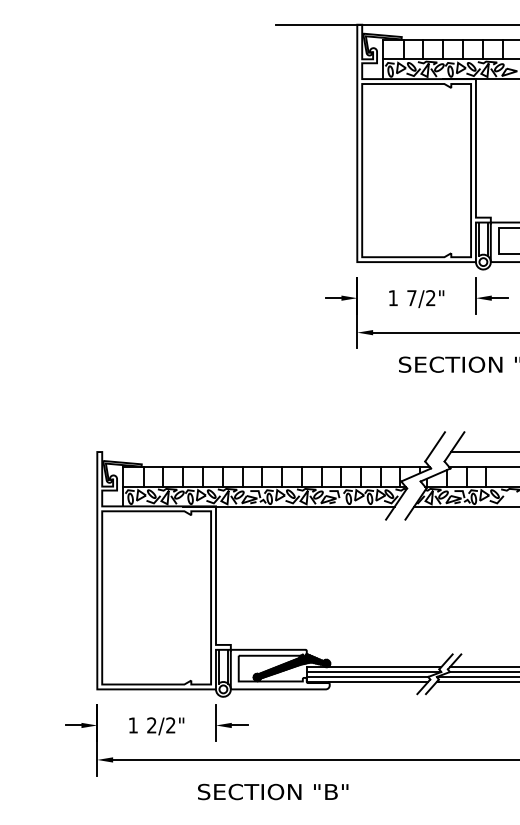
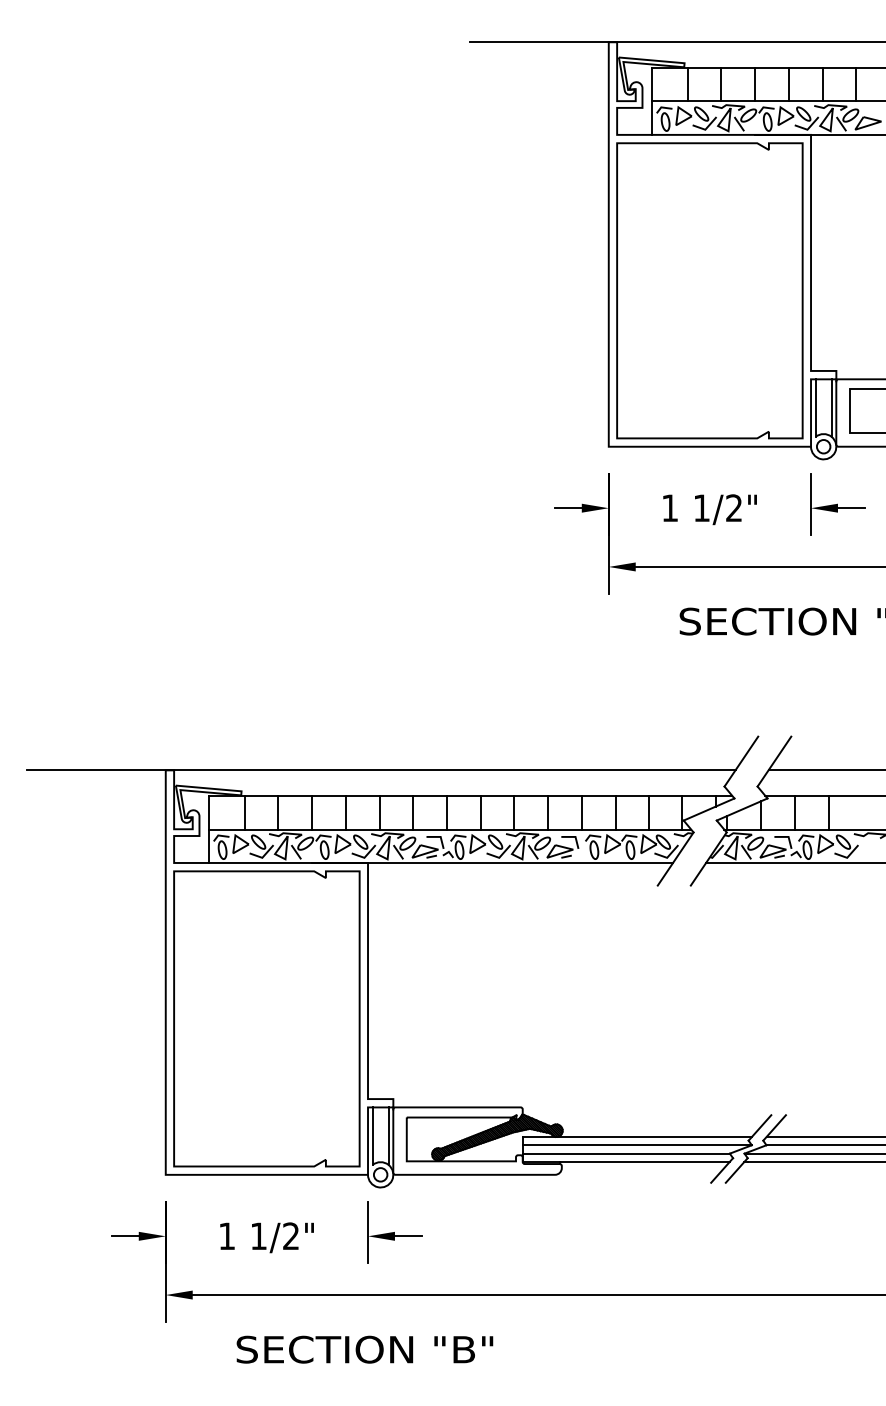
text: (411, 298) -> (701, 508), 7/2" -> 1/2"
line: (223, 452) -> (380, 771), added
text: (151, 725) -> (258, 1236), 2/2" -> 1/2"
text: (273, 791) -> (365, 1348), moved

